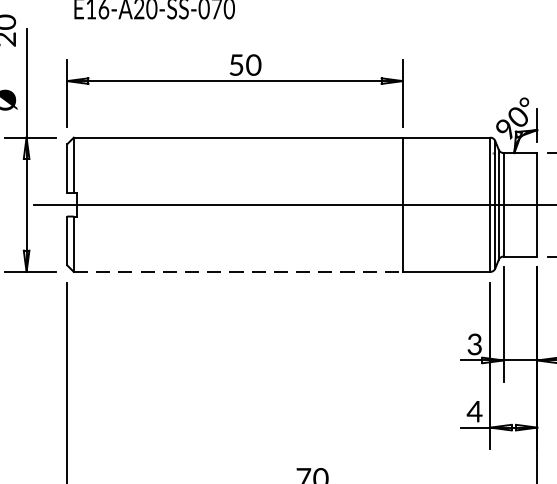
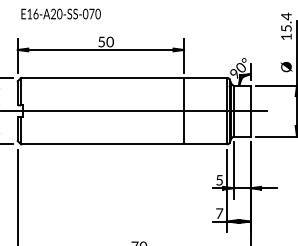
line: (240, 272) -> (103, 144), dashed -> solid
text: (474, 344) -> (219, 180), 3 -> 5
text: (474, 411) -> (219, 213), 4 -> 7

